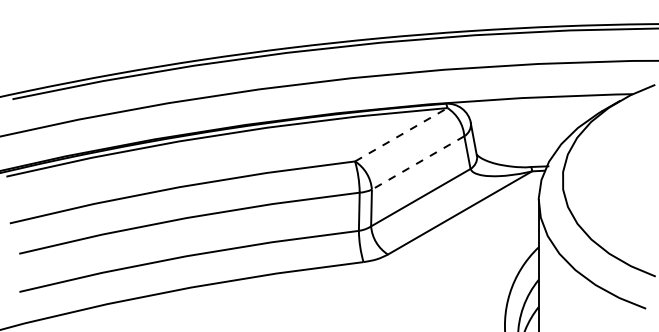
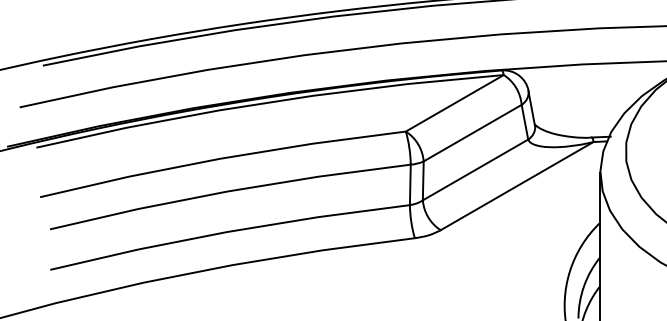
line: (401, 134) -> (455, 103), dashed -> solid
line: (417, 163) -> (471, 133), dashed -> solid

